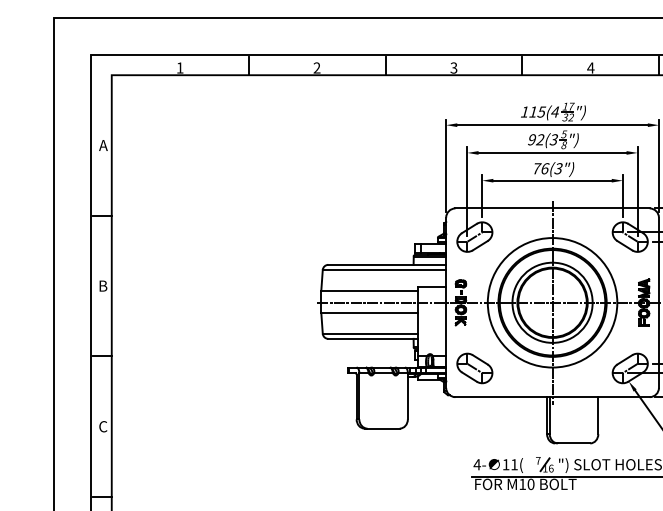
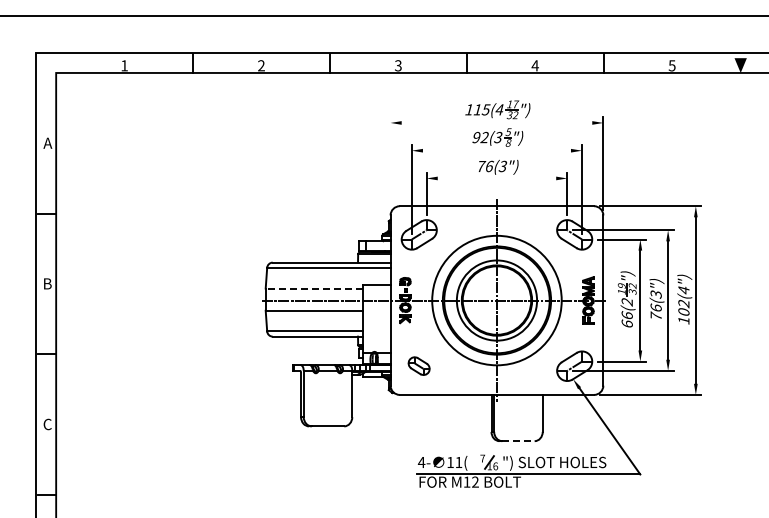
line: (552, 124) -> (496, 122), removed
line: (552, 152) -> (496, 150), removed
line: (446, 165) -> (390, 163), removed
line: (552, 180) -> (496, 178), removed
line: (370, 290) -> (314, 288), solid -> dashed
part: (474, 367) -> (418, 365), size x0.6
line: (574, 443) -> (518, 441), solid -> dashed
text: (531, 483) -> (475, 481), M10 -> M12

